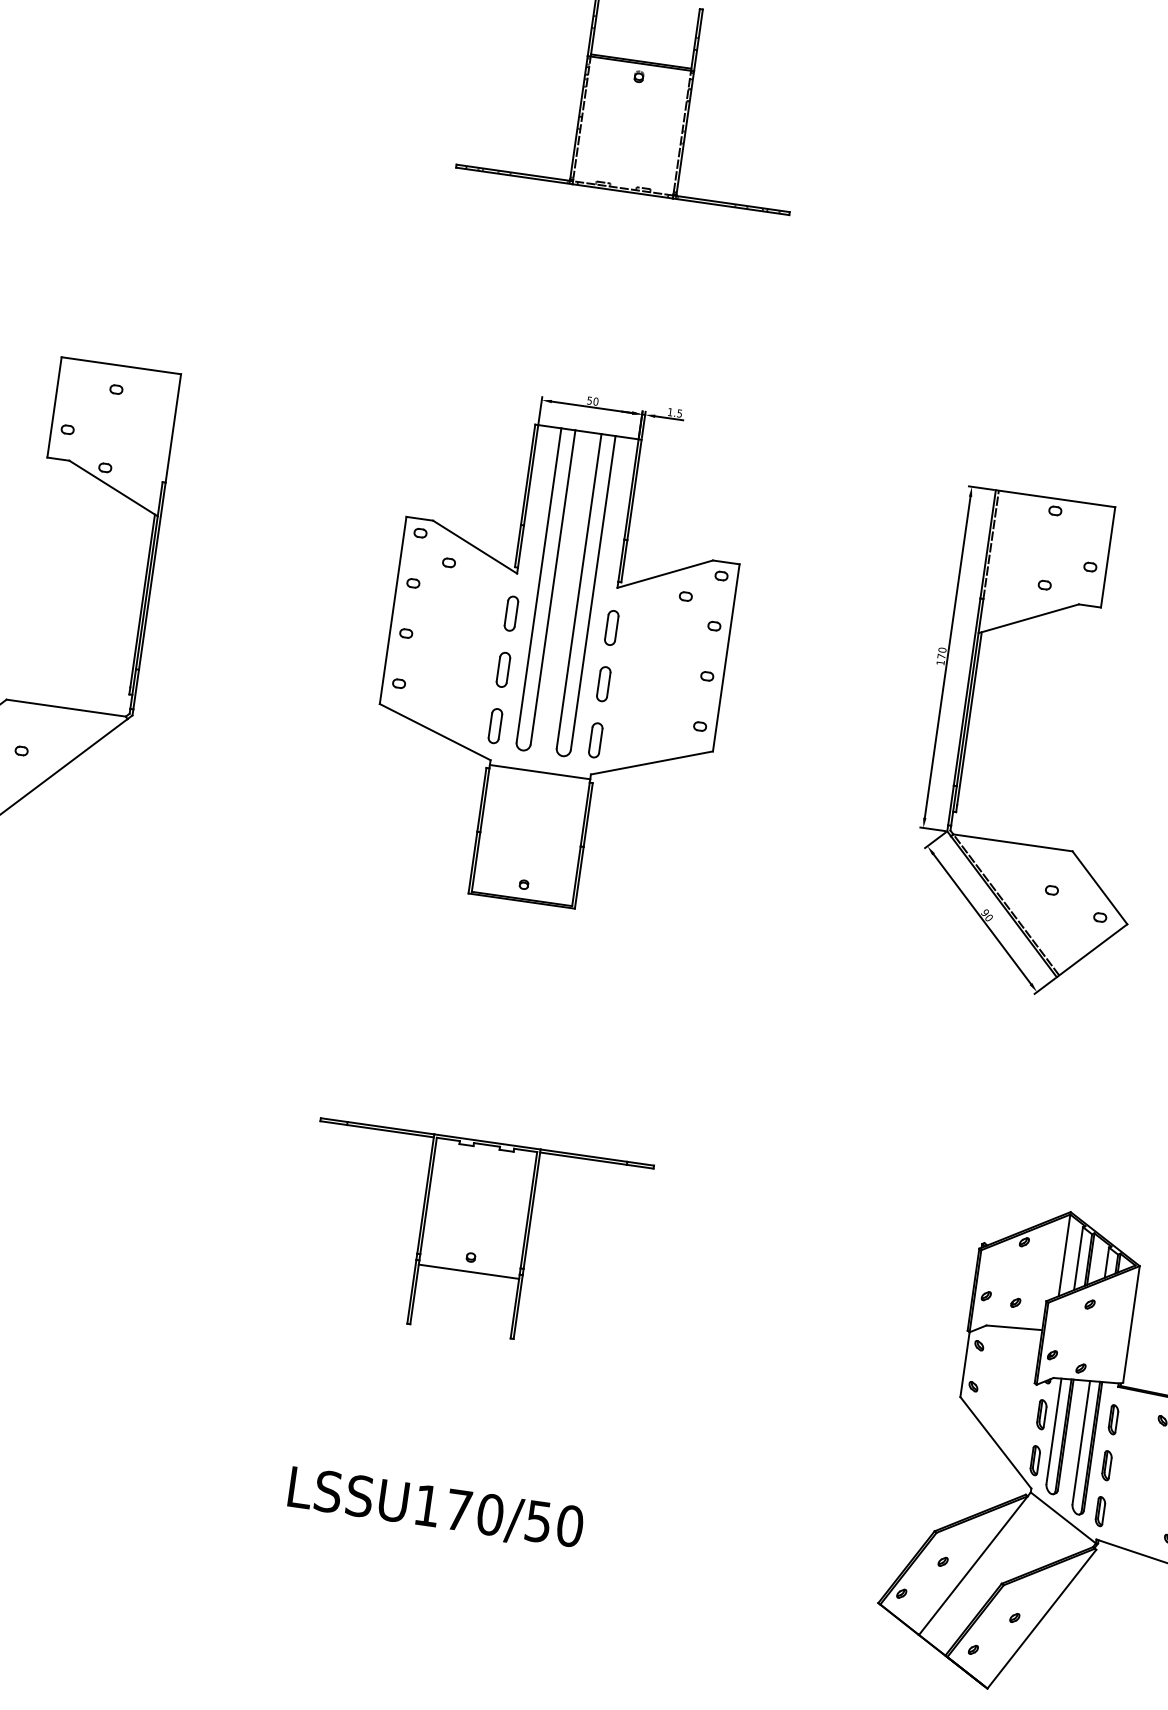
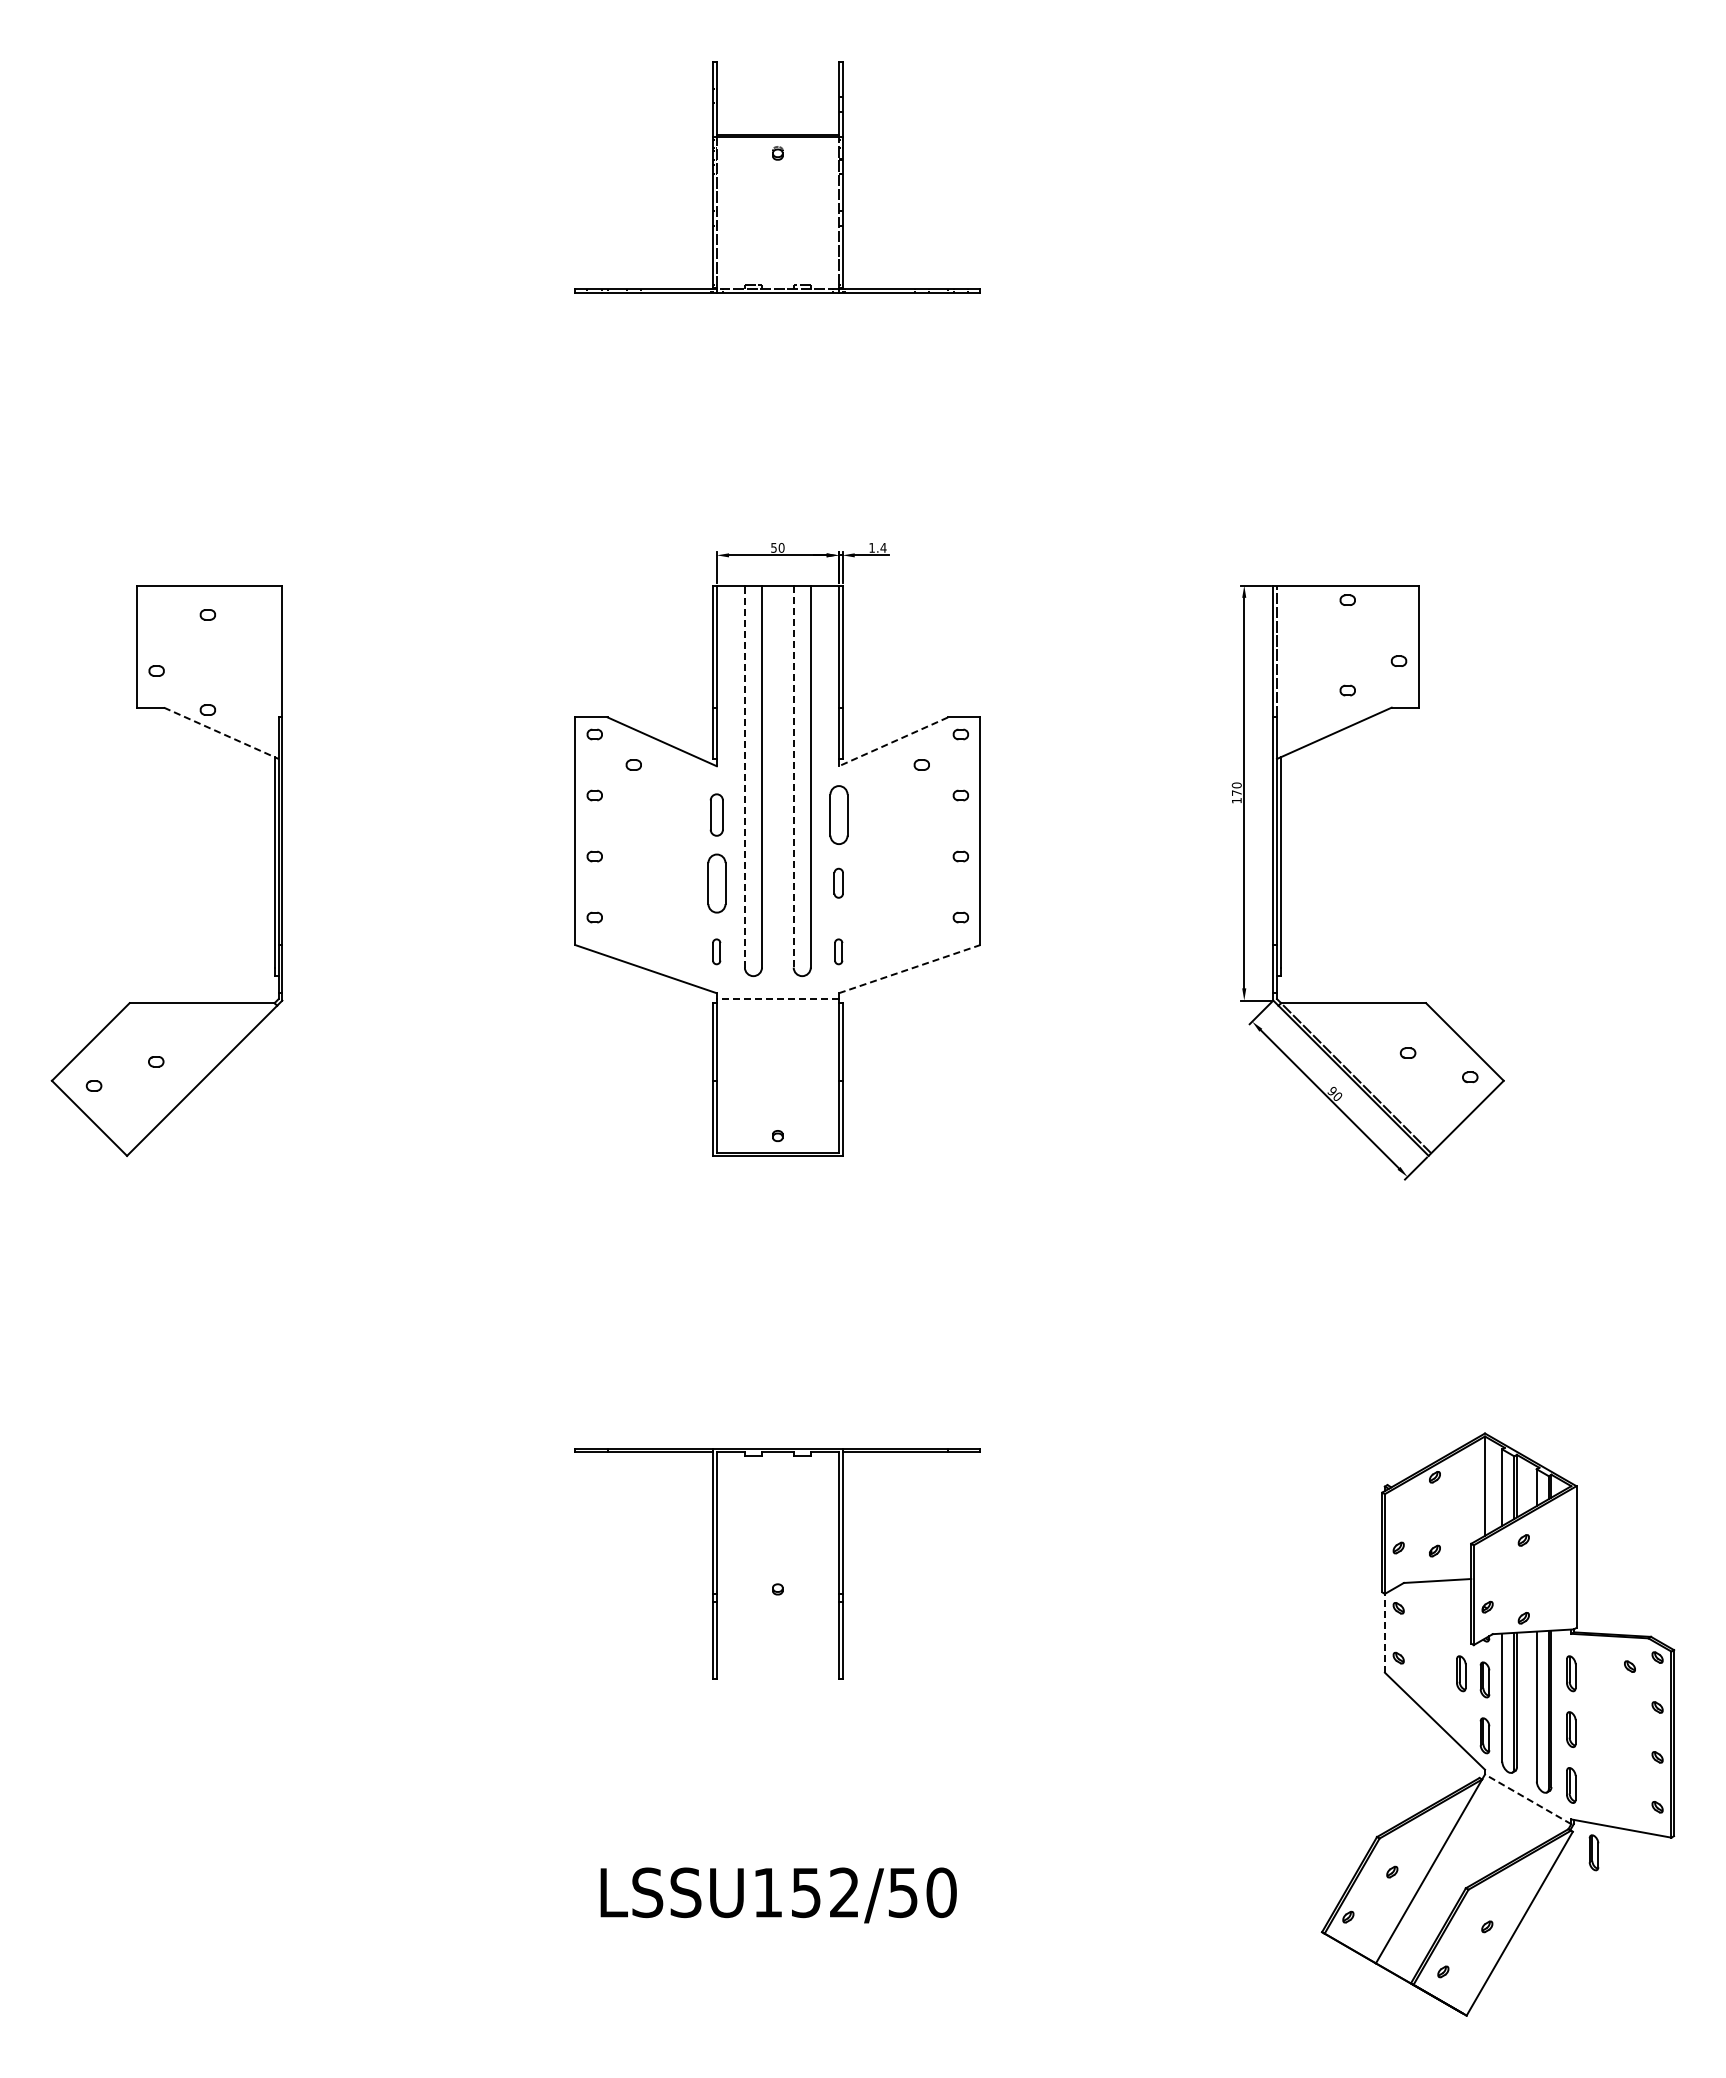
text: (679, 413) -> (883, 547), 1.5 -> 1.4
line: (113, 488) -> (221, 733), solid -> dashed
line: (665, 573) -> (893, 741), solid -> dashed
line: (538, 585) -> (744, 776), solid -> dashed
line: (578, 590) -> (793, 776), solid -> dashed
part: (611, 627) -> (838, 814), size x1.4
part: (503, 669) -> (716, 882), size x1.4
part: (603, 683) -> (838, 882), size x0.7
part: (495, 725) -> (716, 951), size x0.6
part: (595, 740) -> (838, 951), size x0.6
line: (651, 763) -> (909, 969), solid -> dashed
line: (539, 772) -> (777, 999), solid -> dashed
line: (468, 1271) -> (777, 1606), removed
line: (964, 1363) -> (1384, 1632), solid -> dashed
part: (1023, 1406) -> (1461, 1673), added
text: (474, 1512) -> (825, 1892), LSSU170/50 -> LSSU152/50
line: (1063, 1518) -> (1528, 1799), solid -> dashed
part: (1110, 1569) -> (1593, 1852), added

